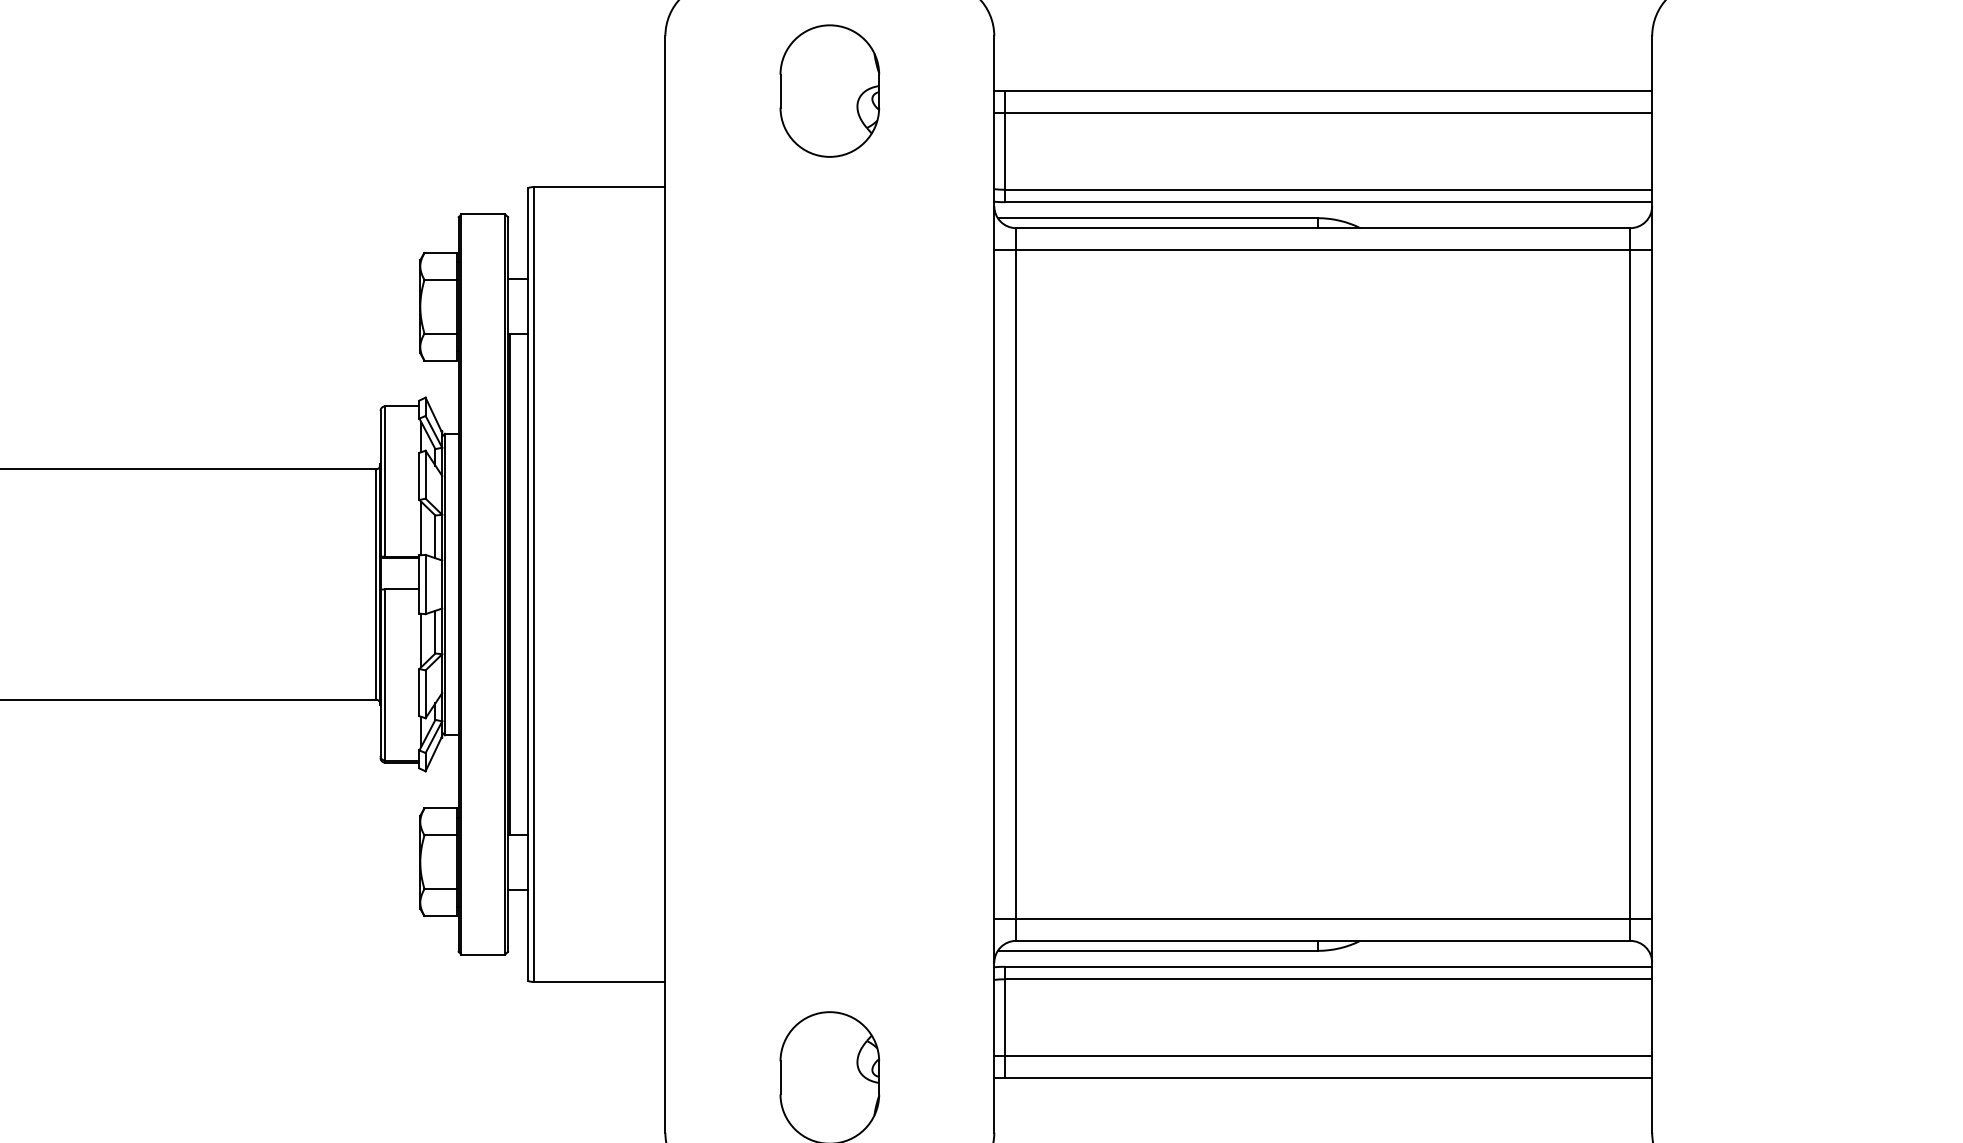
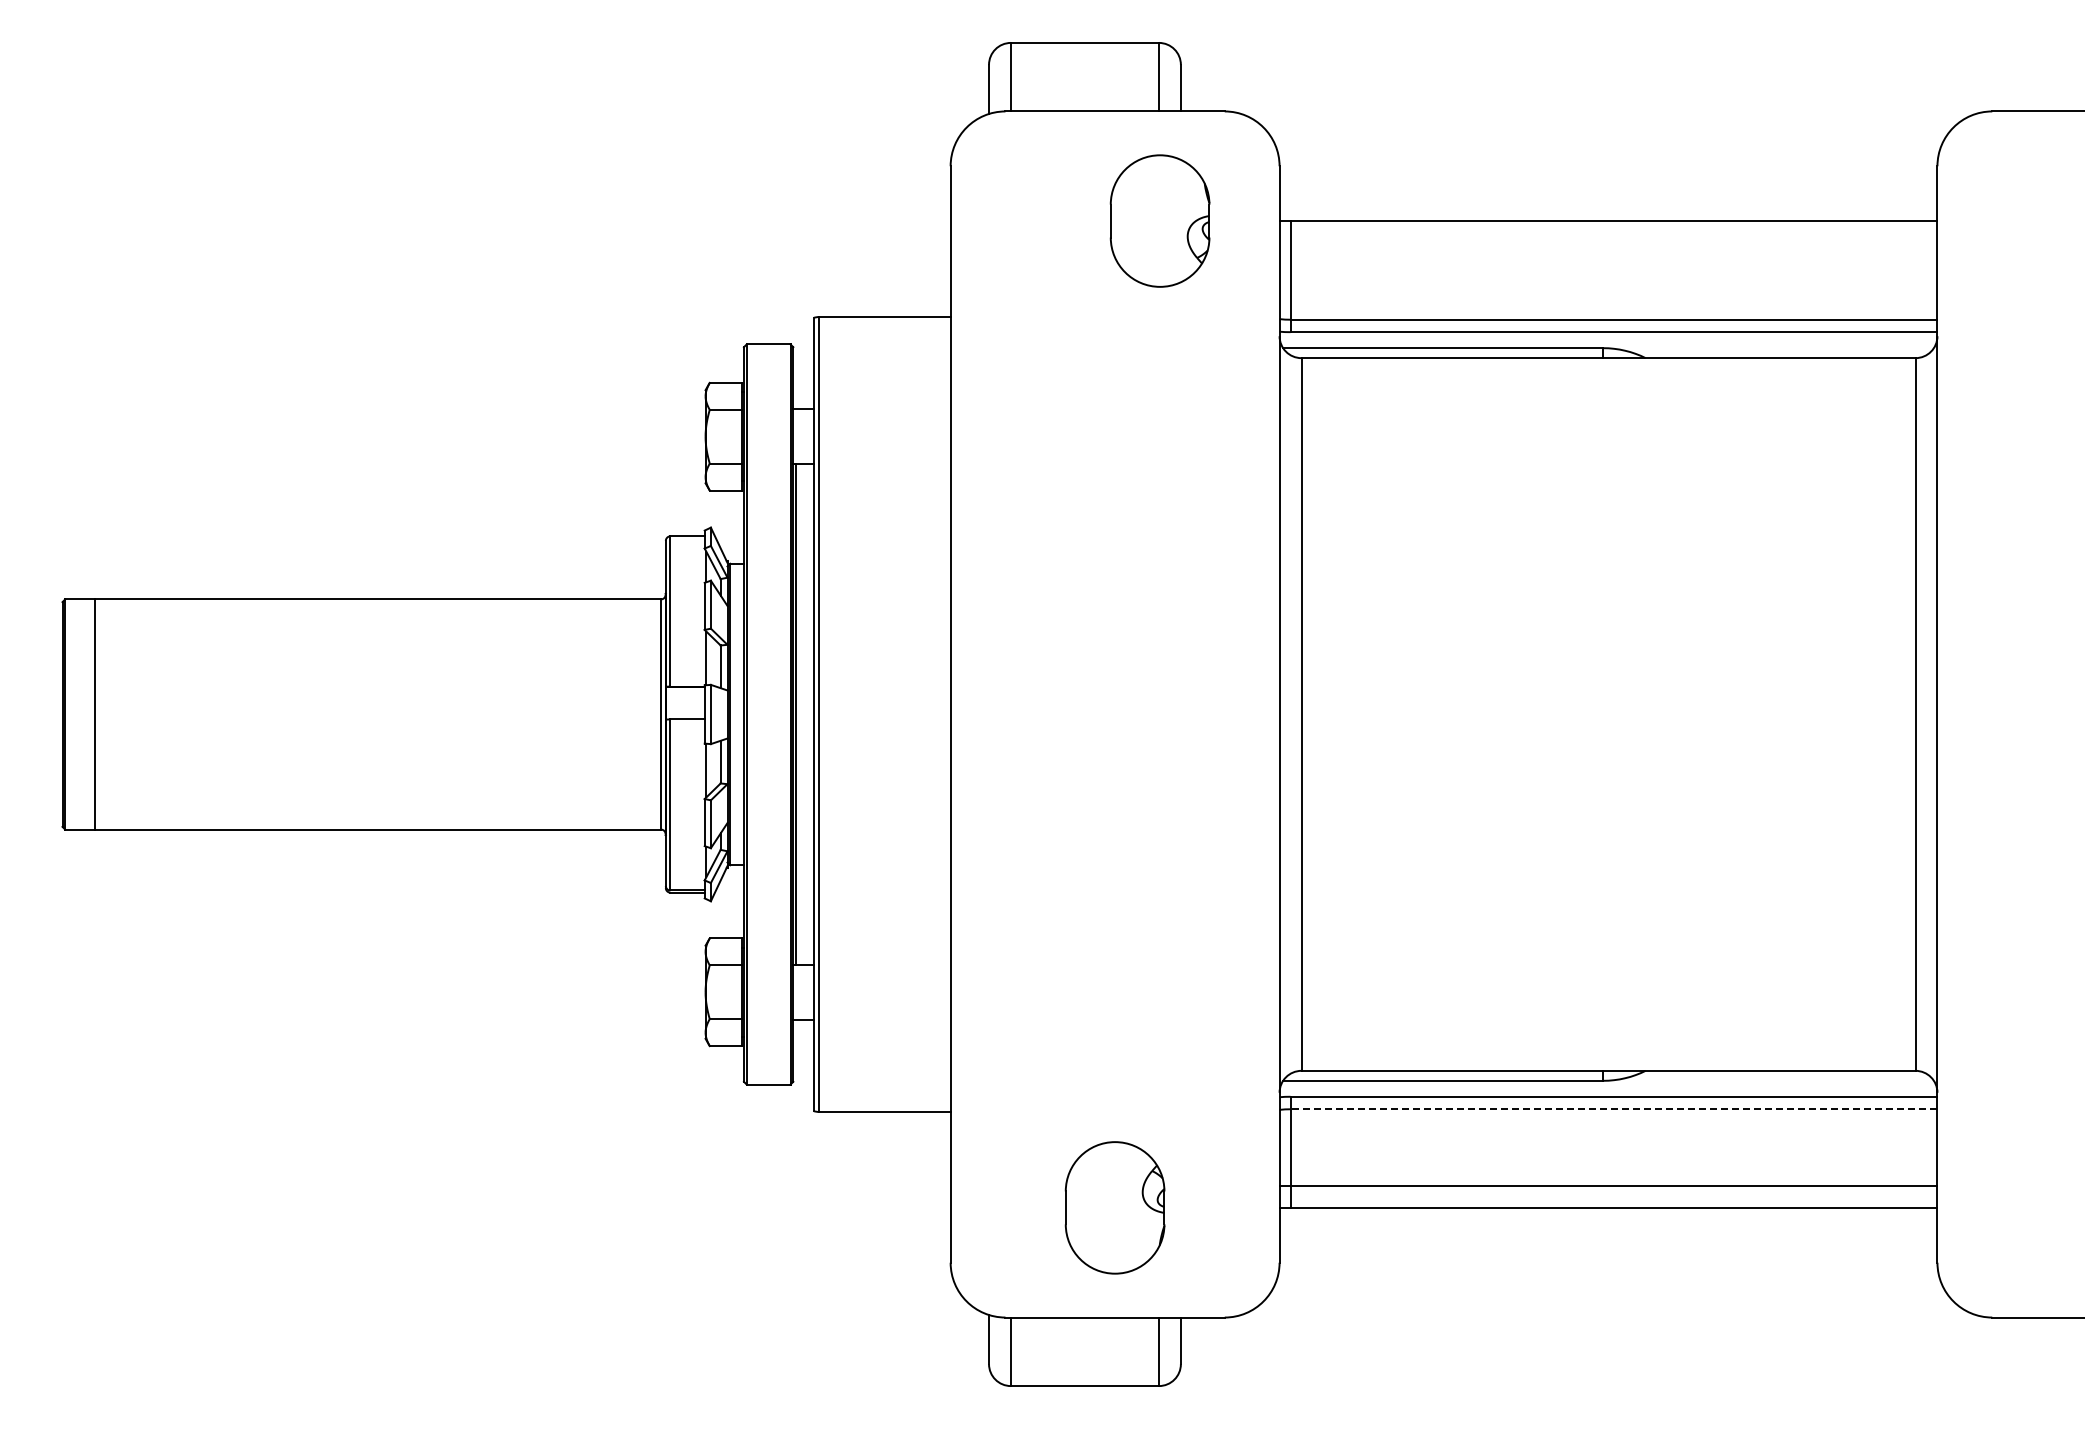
part: (829, 90) -> (1159, 220), moved
line: (1323, 113) -> (1608, 243), removed
line: (1323, 250) -> (1608, 380), removed
line: (1323, 918) -> (1608, 1048), removed
line: (1328, 979) -> (1613, 1109), solid -> dashed

